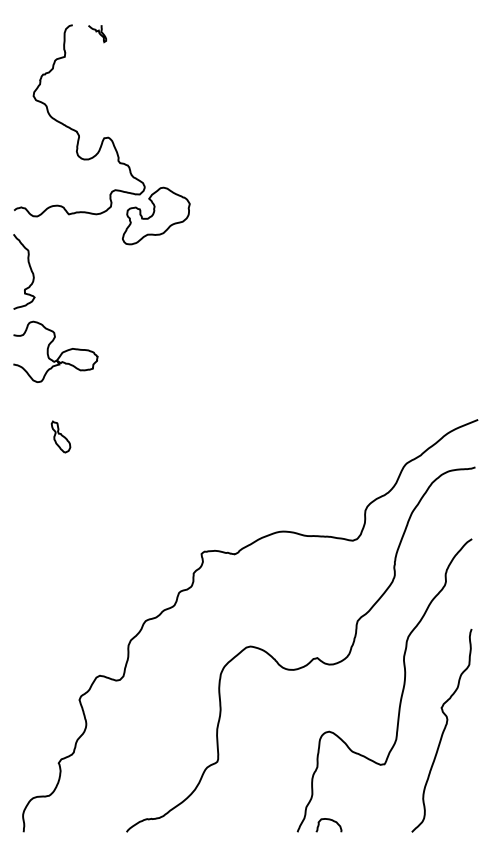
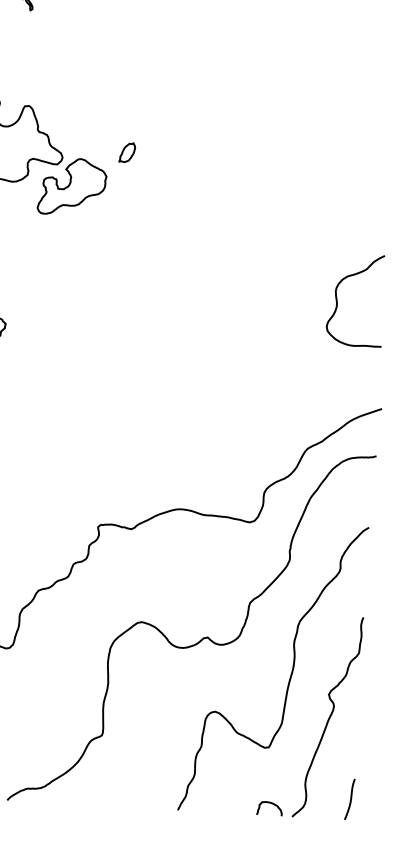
part: (208, 178) -> (126, 152), added
curve: (428, 317) -> (338, 303), added
curve: (468, 811) -> (349, 799), added
curve: (328, 820) -> (269, 803), moved

